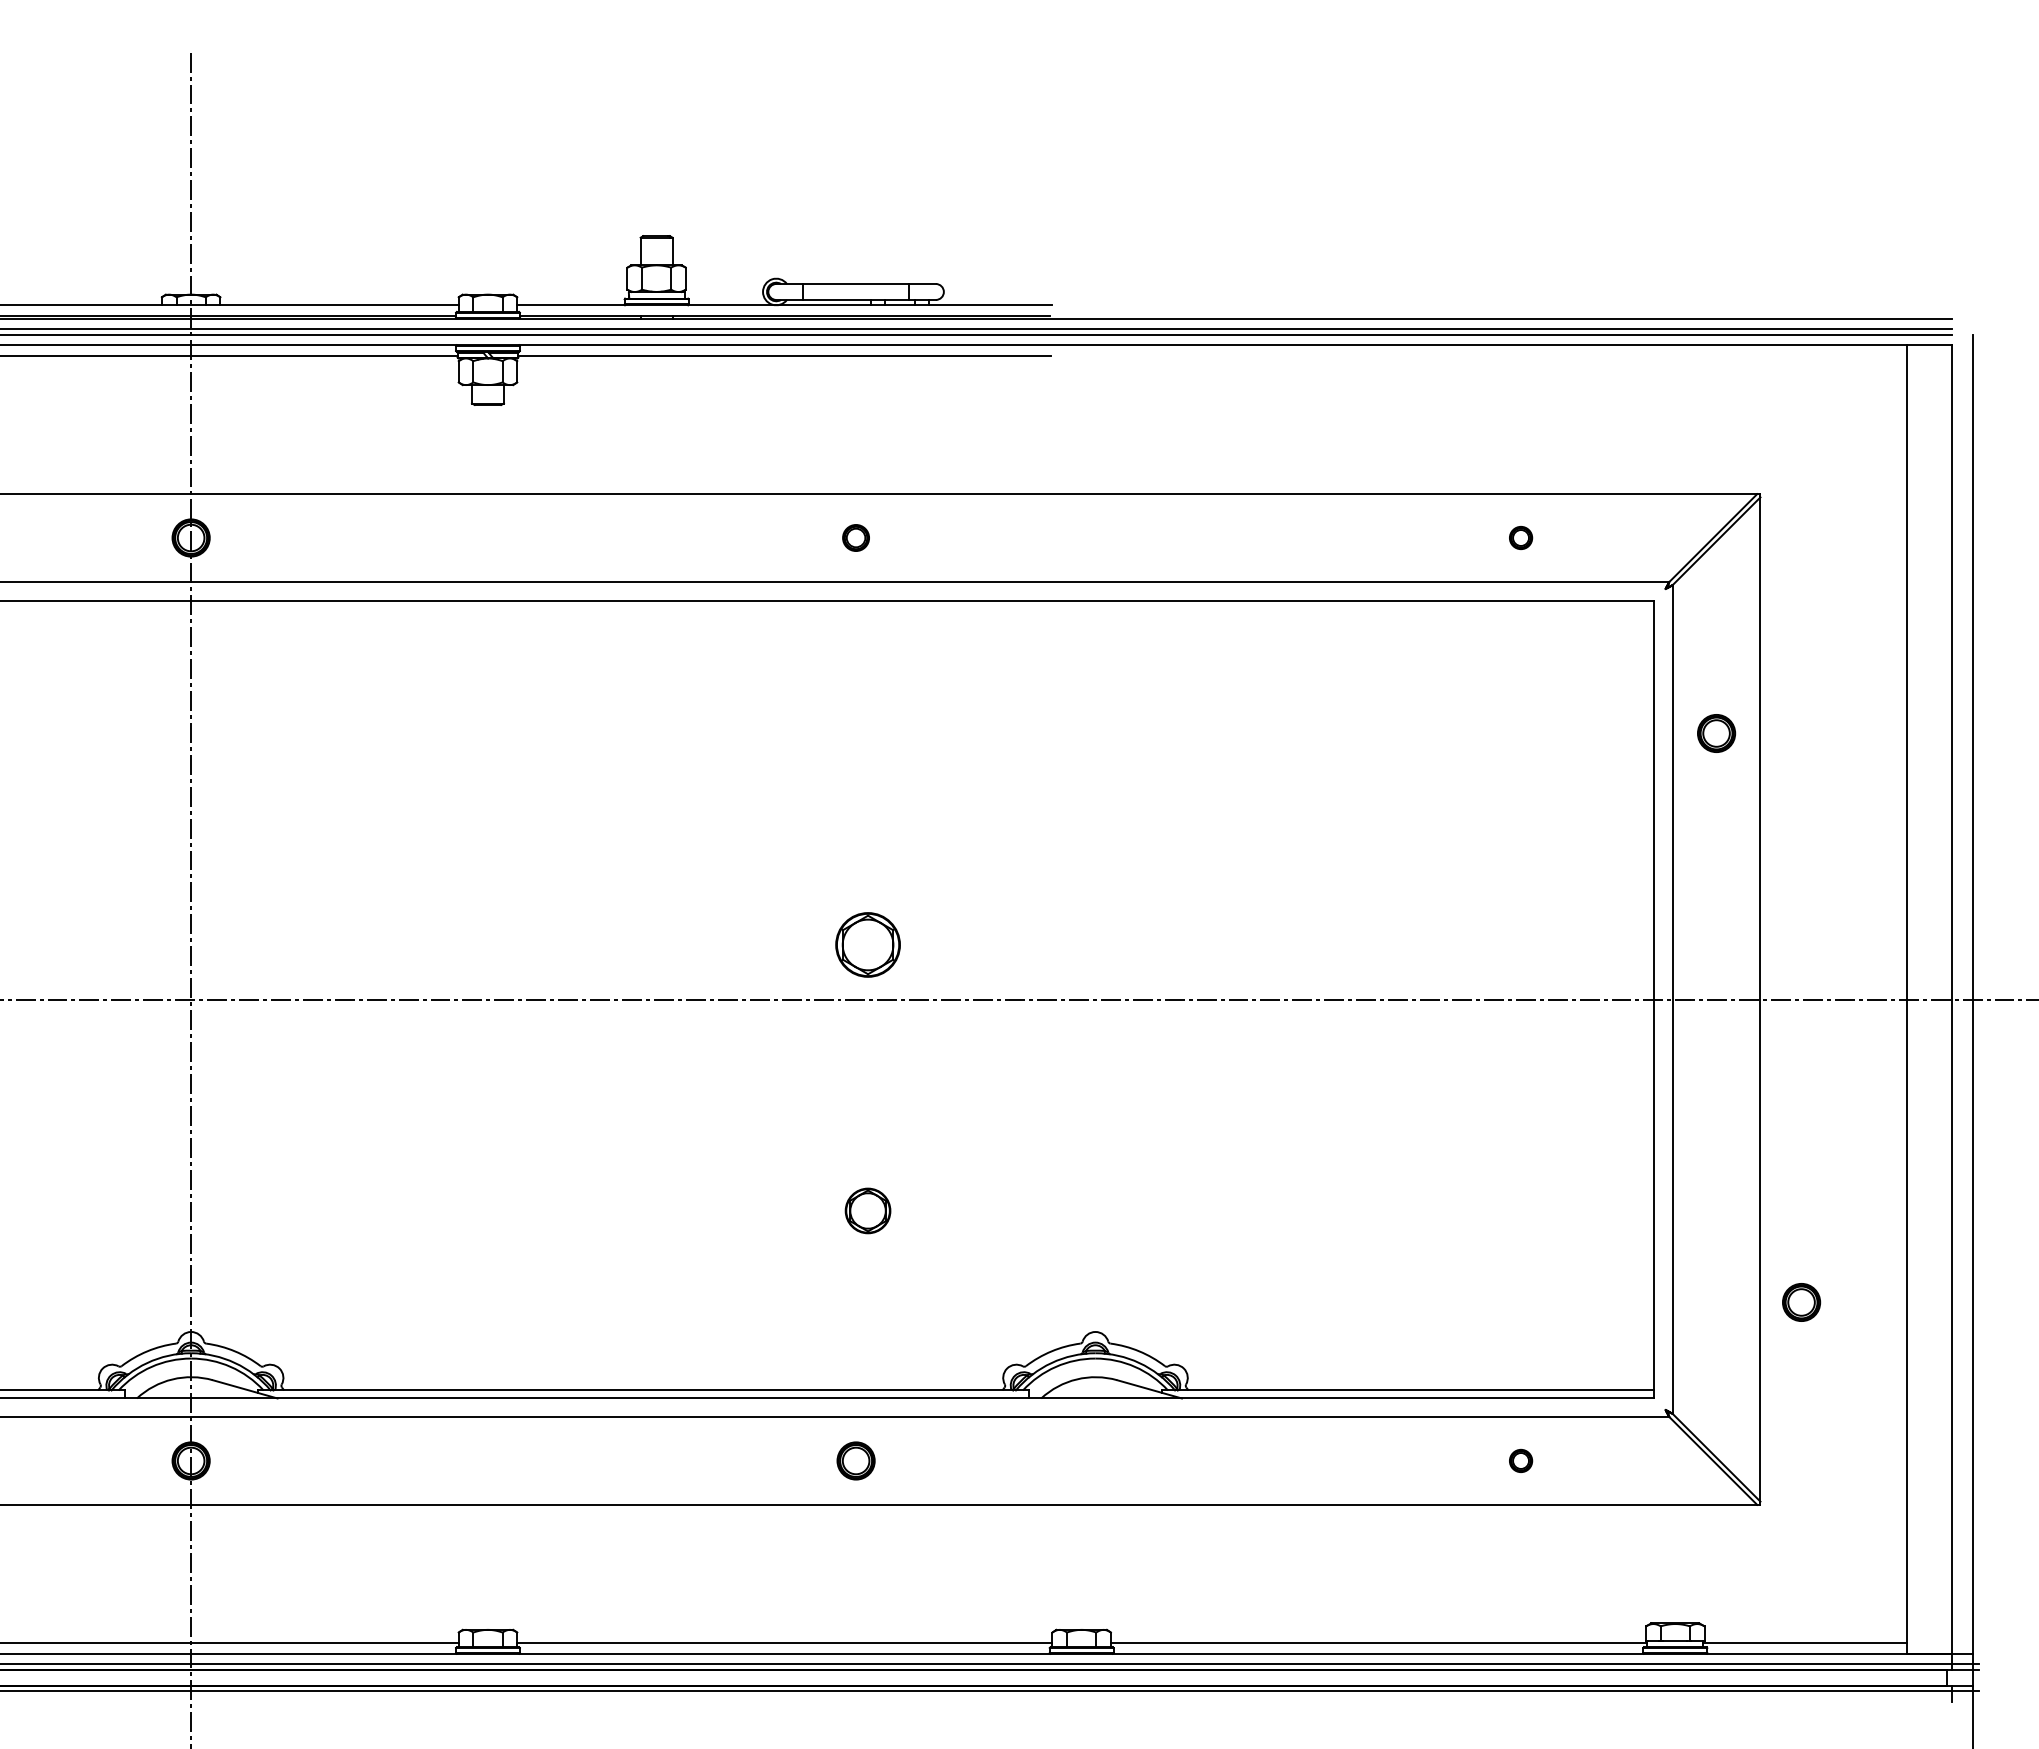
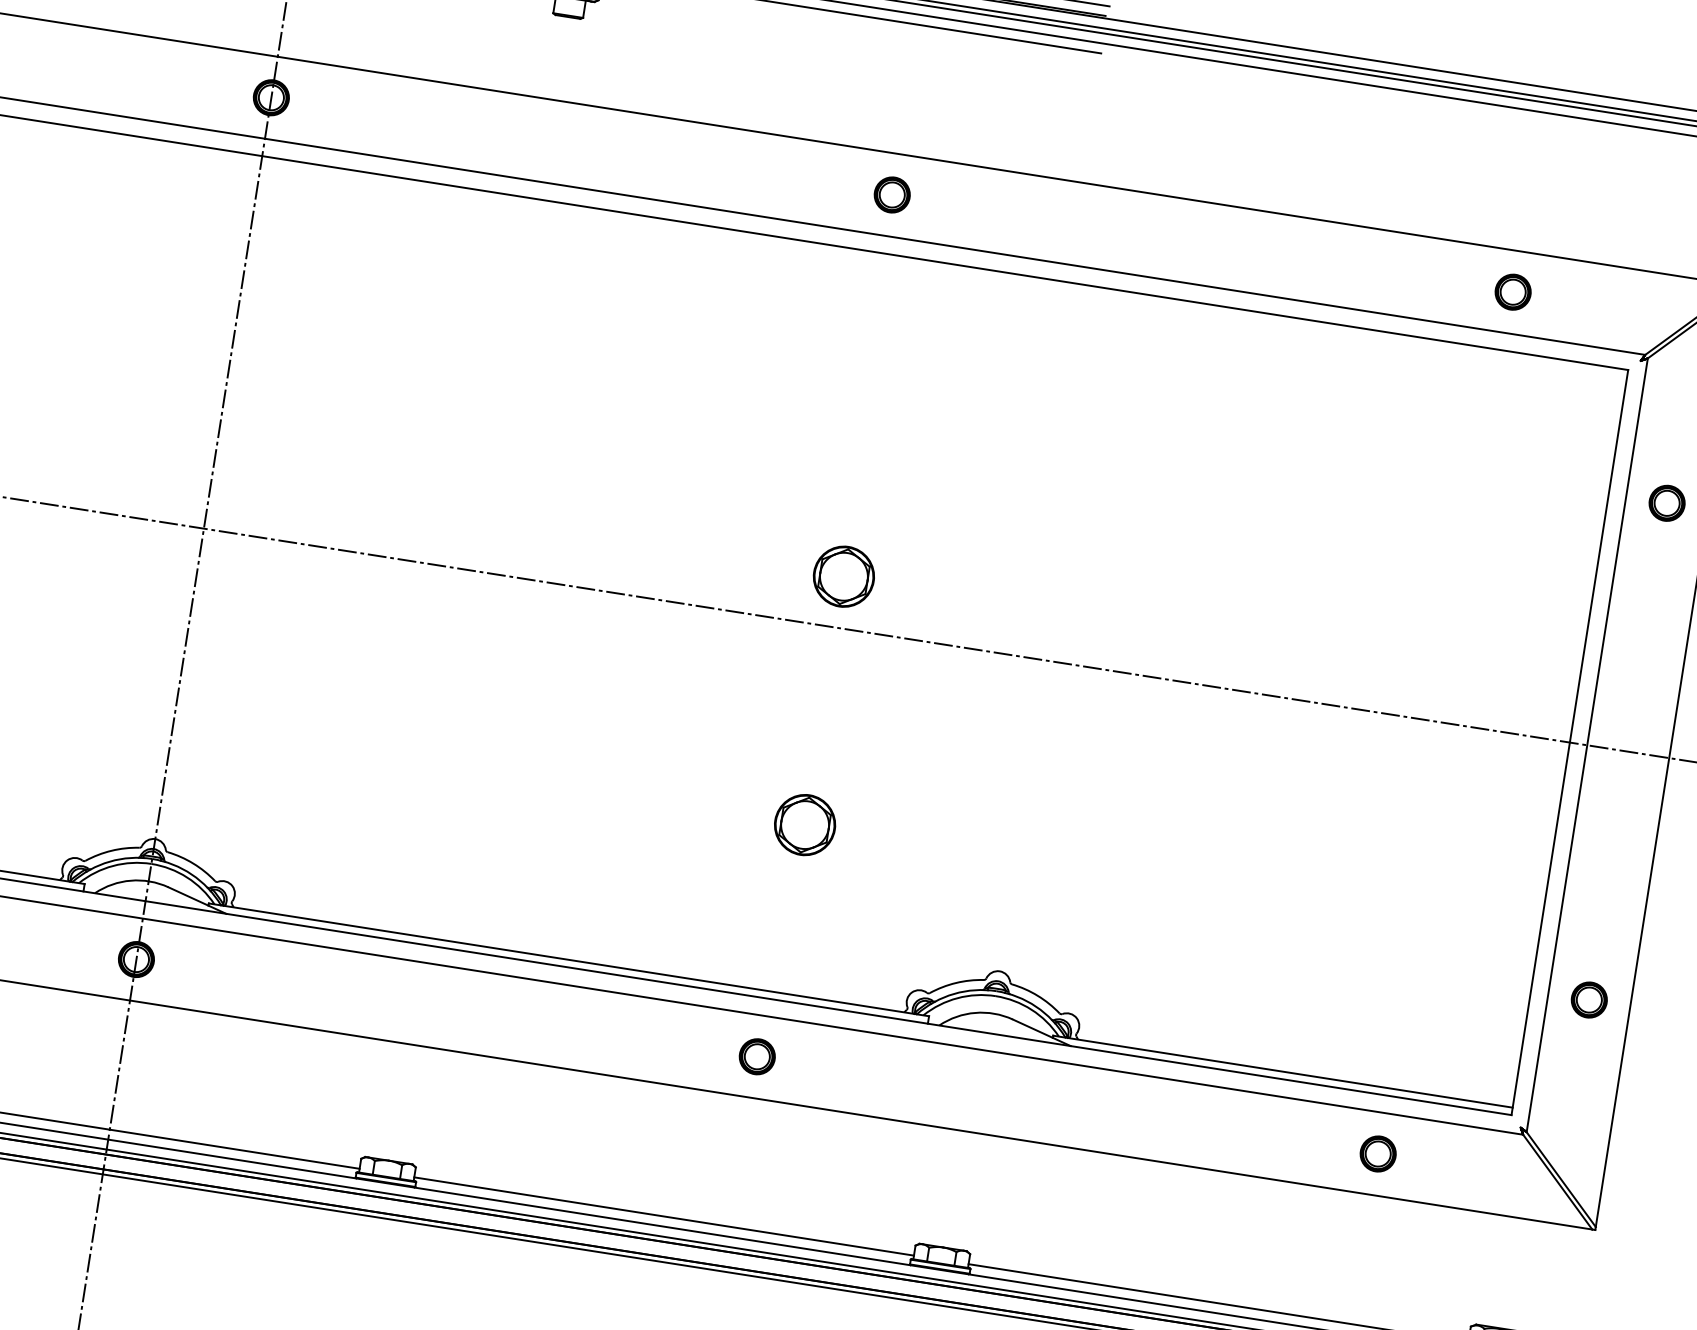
part: (855, 537) -> (891, 194), size x1.43
part: (1520, 537) -> (1512, 291), size x1.67
part: (867, 1210) -> (804, 824), size x1.43
part: (1801, 1302) -> (1589, 1000), moved
part: (1520, 1460) -> (1377, 1153), size x1.67

